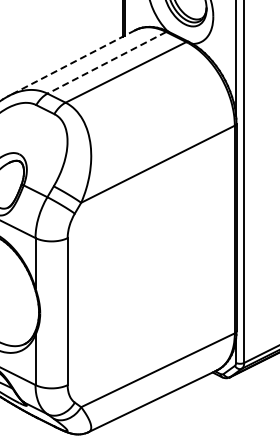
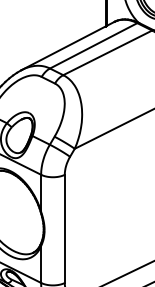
line: (106, 62) -> (93, 45), dashed -> solid
line: (71, 63) -> (67, 46), dashed -> solid

